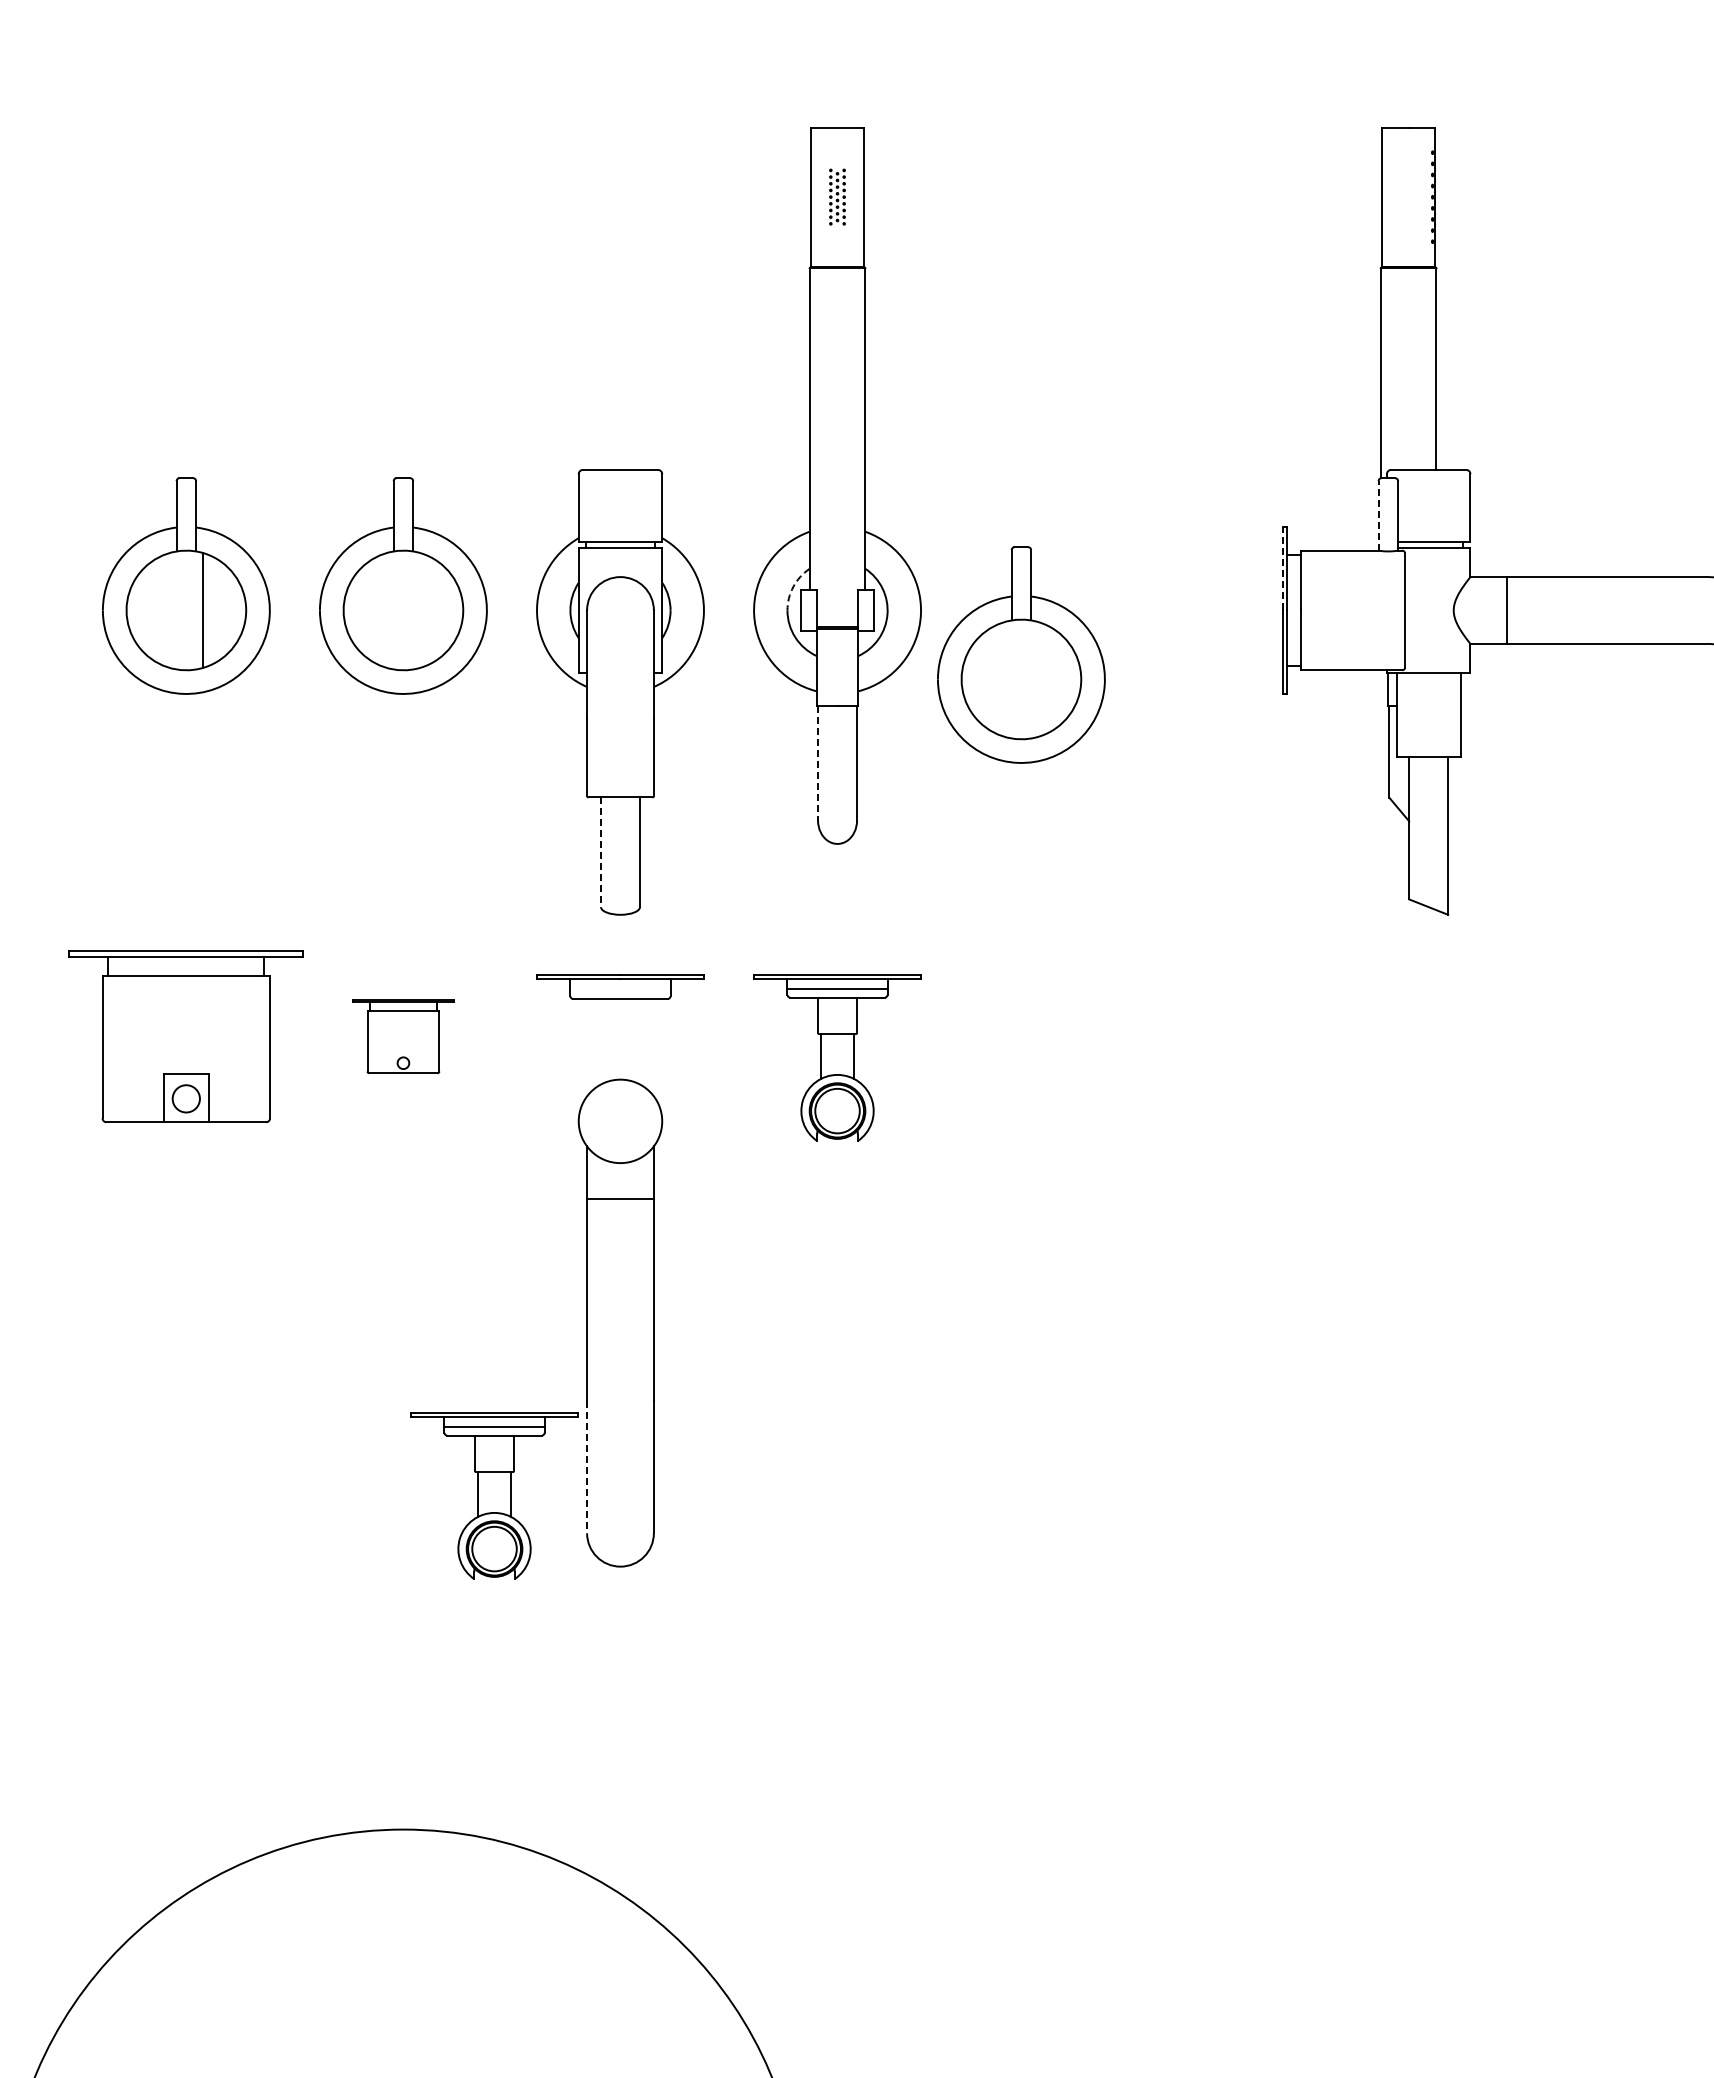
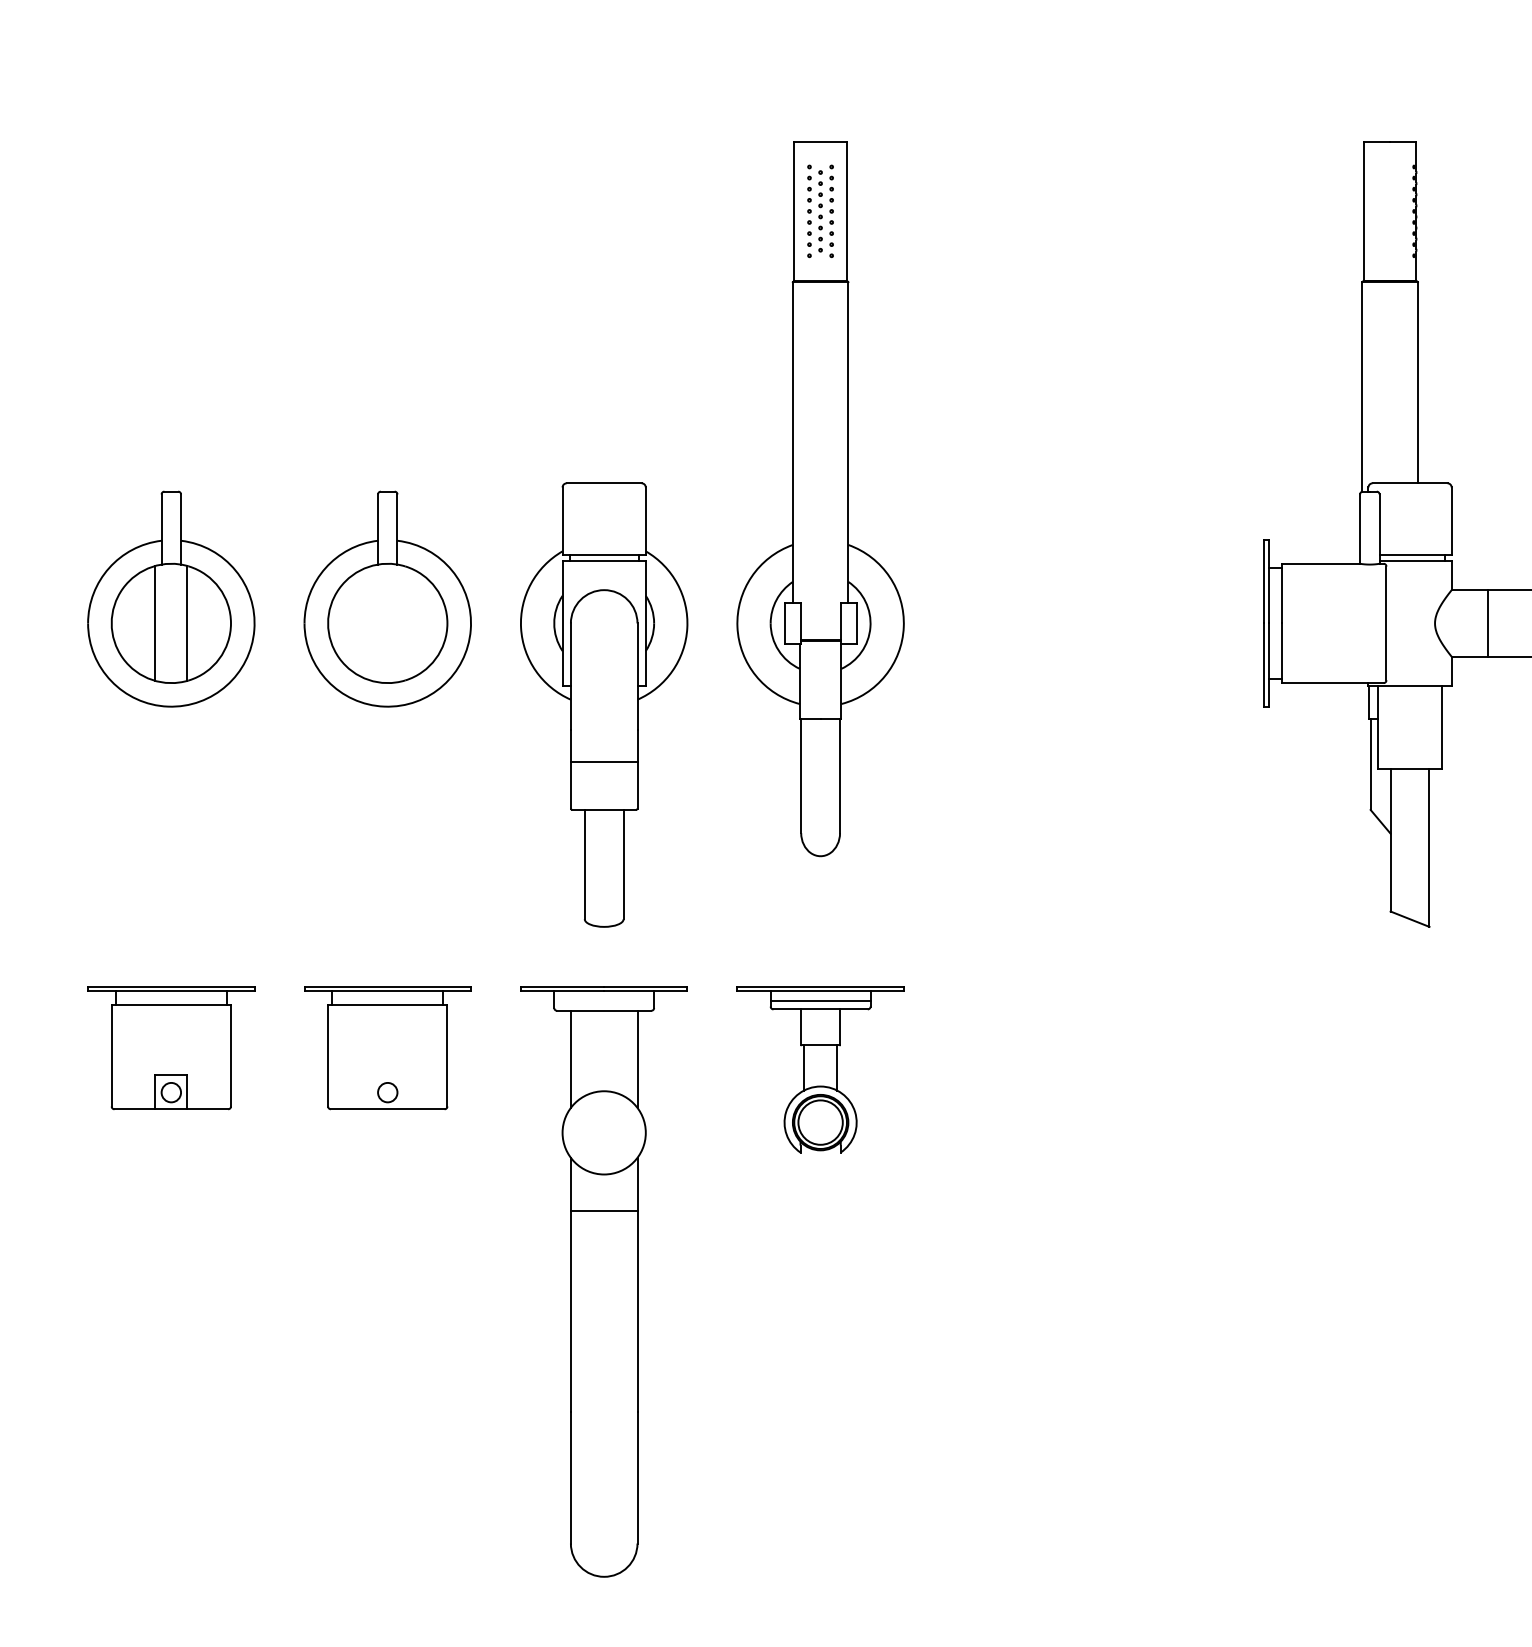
part: (837, 196) -> (820, 210), size x1.67
line: (1378, 515) -> (1360, 528), dashed -> solid
line: (1282, 568) -> (1264, 581), dashed -> solid
arc: (793, 586) -> (776, 599), dashed -> solid
line: (170, 610) -> (155, 623), added
part: (1021, 654) -> (1004, 667), removed
line: (620, 749) -> (604, 762), added
line: (818, 764) -> (801, 777), dashed -> solid
line: (601, 852) -> (585, 864), dashed -> solid
part: (186, 1036) -> (171, 1048), size x0.71
part: (403, 1036) -> (387, 1048), size x1.67
line: (587, 1047) -> (571, 1059), added
line: (653, 1047) -> (637, 1059), added
line: (587, 1467) -> (571, 1477), dashed -> solid
part: (494, 1495) -> (478, 1505), removed

